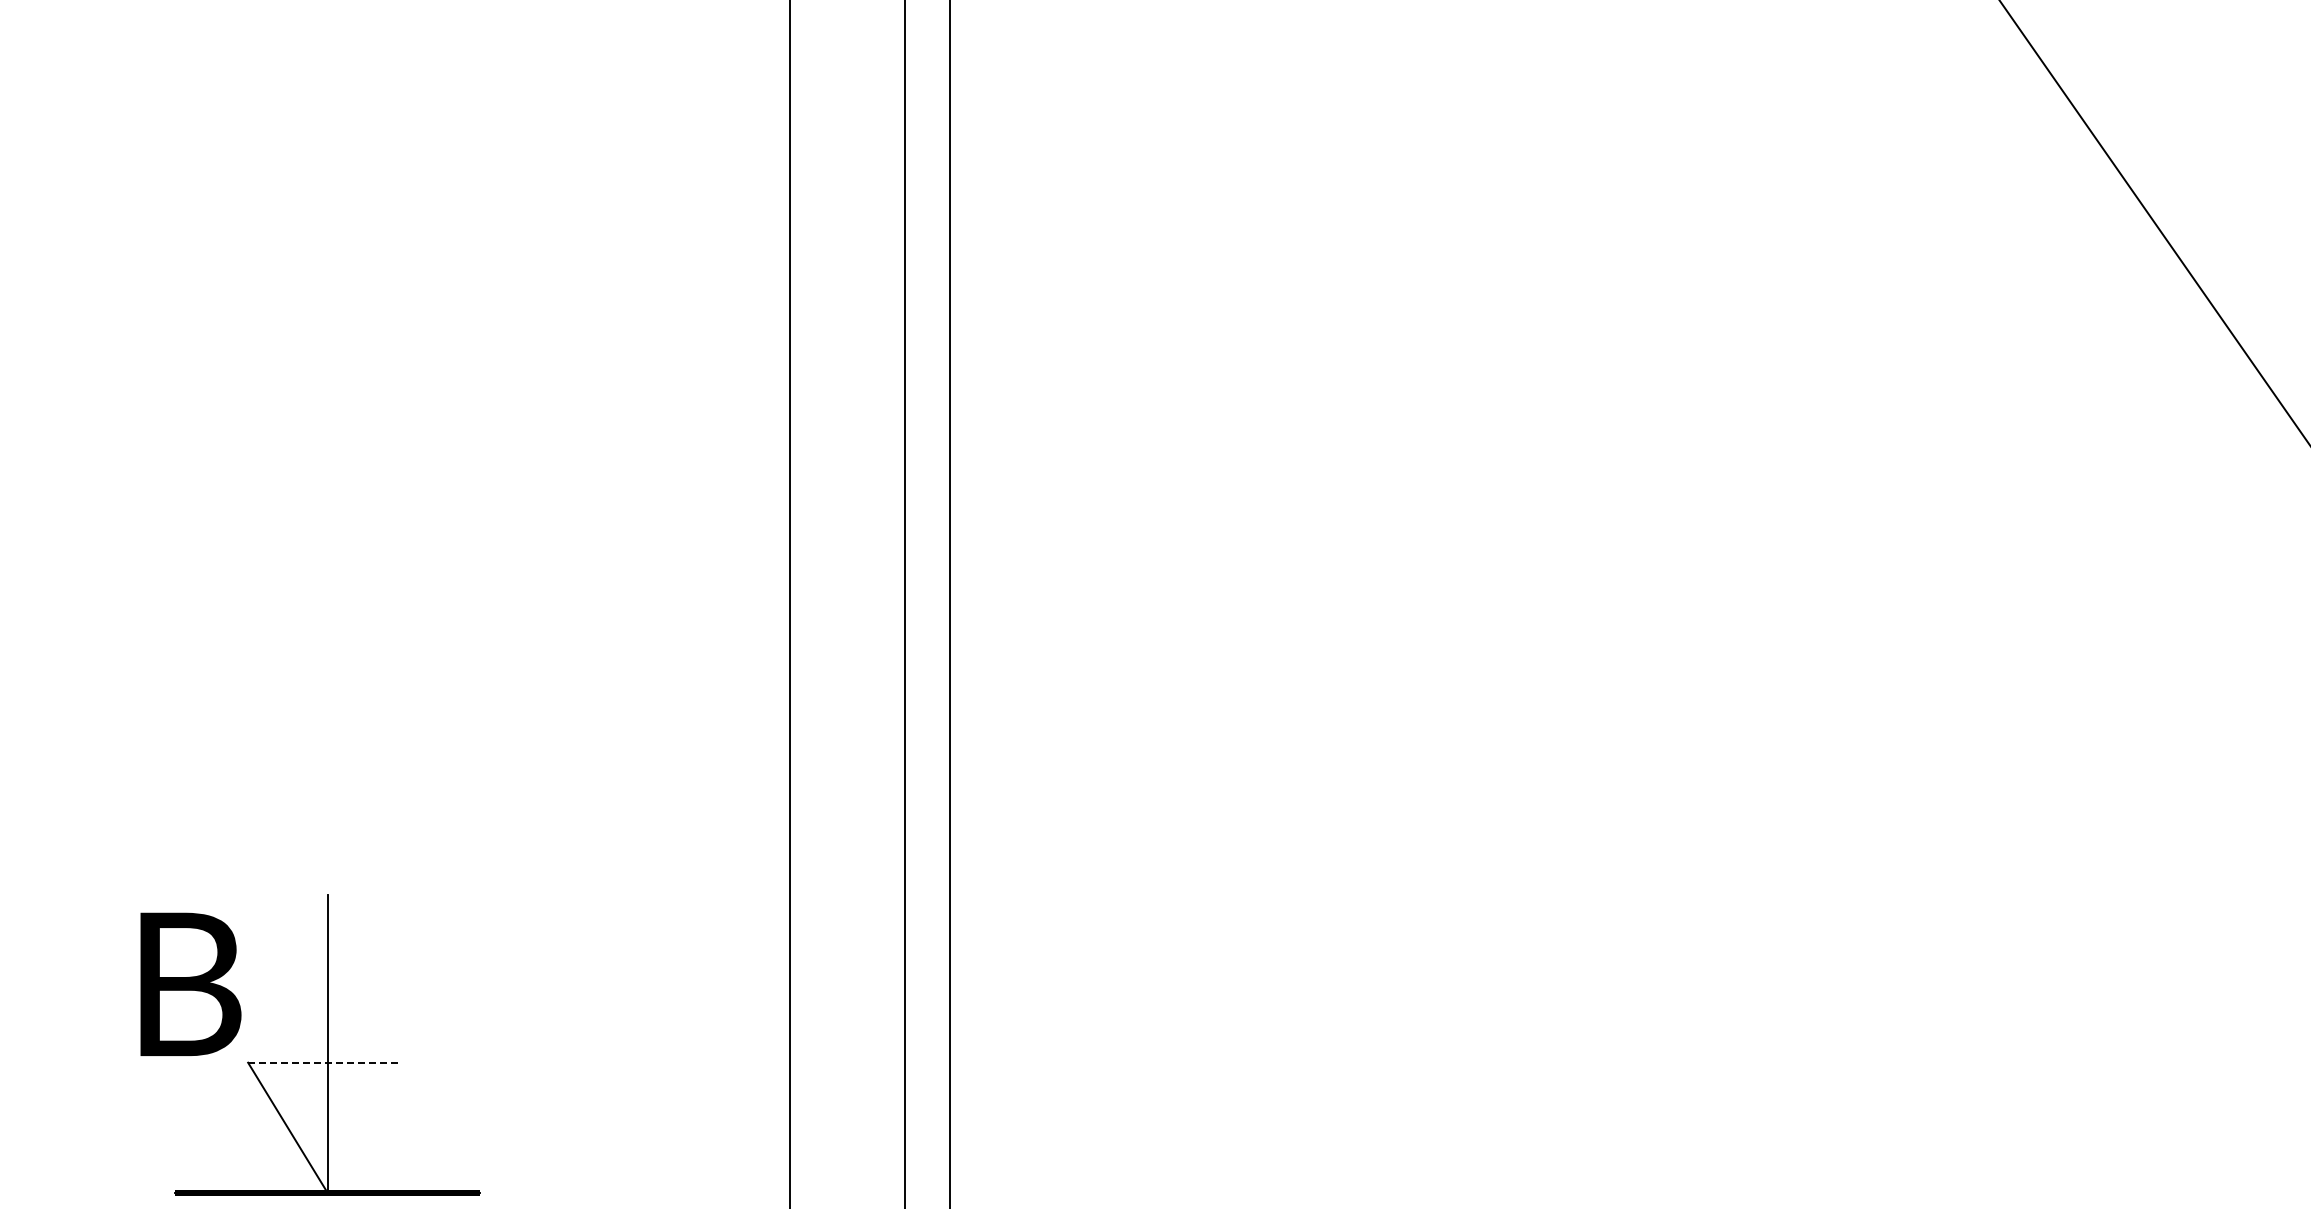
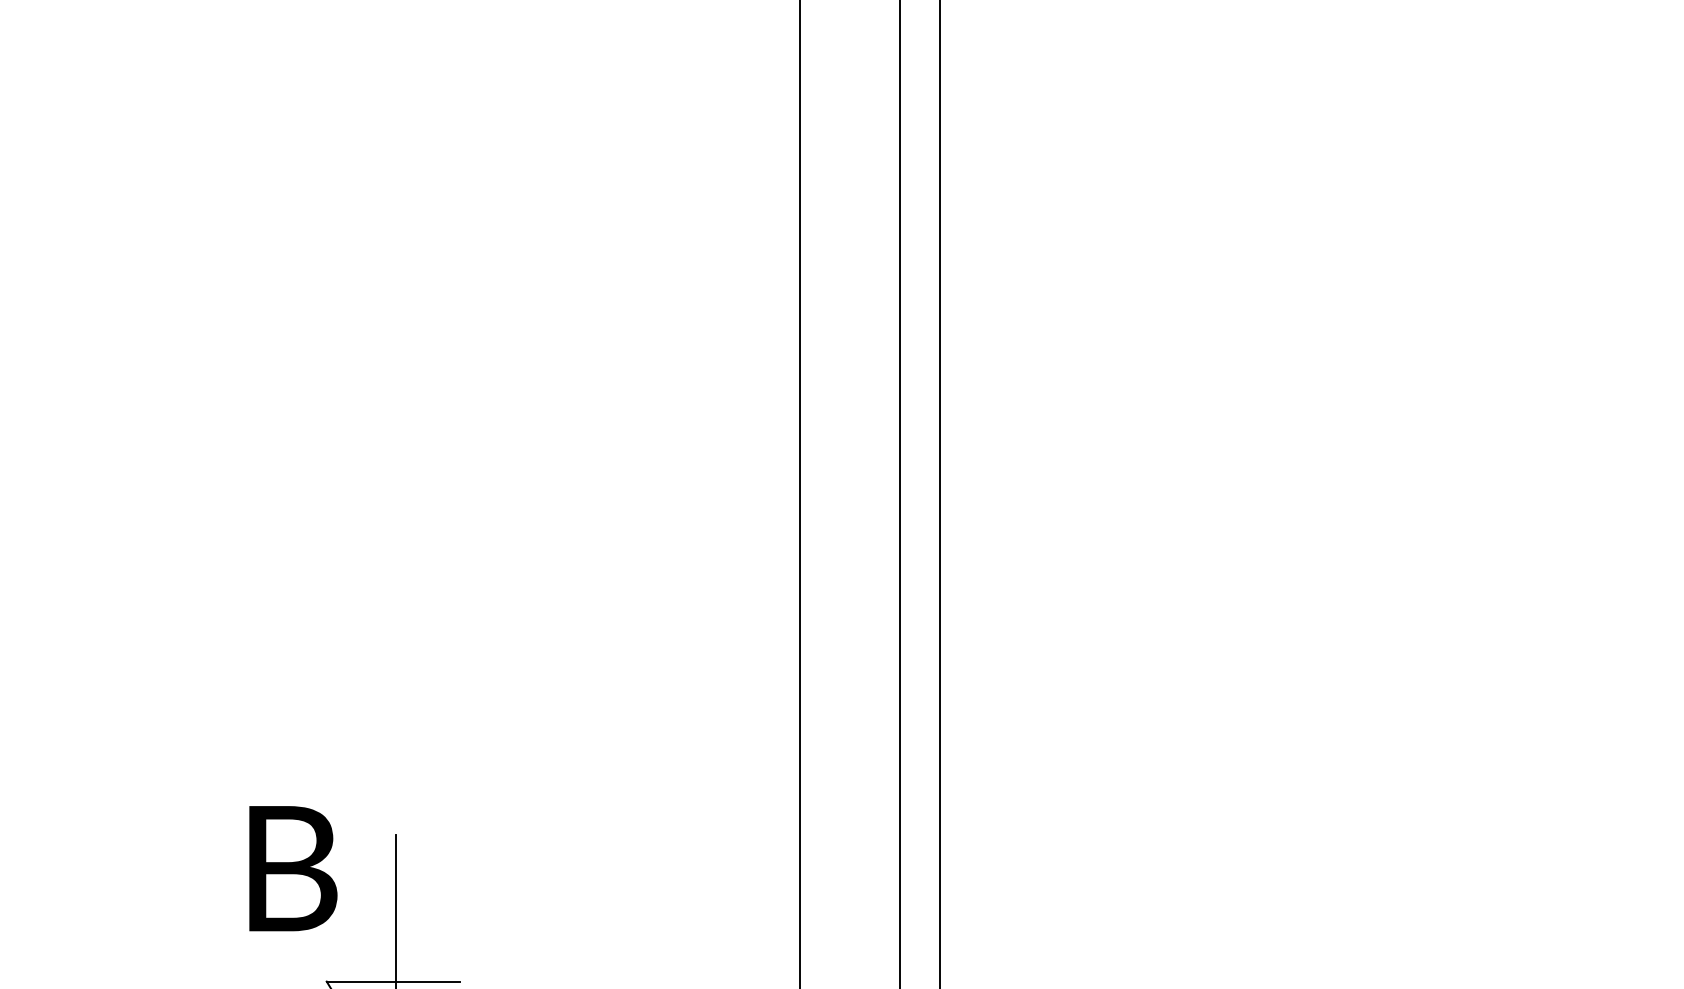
text: (190, 983) -> (292, 867), moved
line: (324, 1062) -> (393, 981), dashed -> solid

